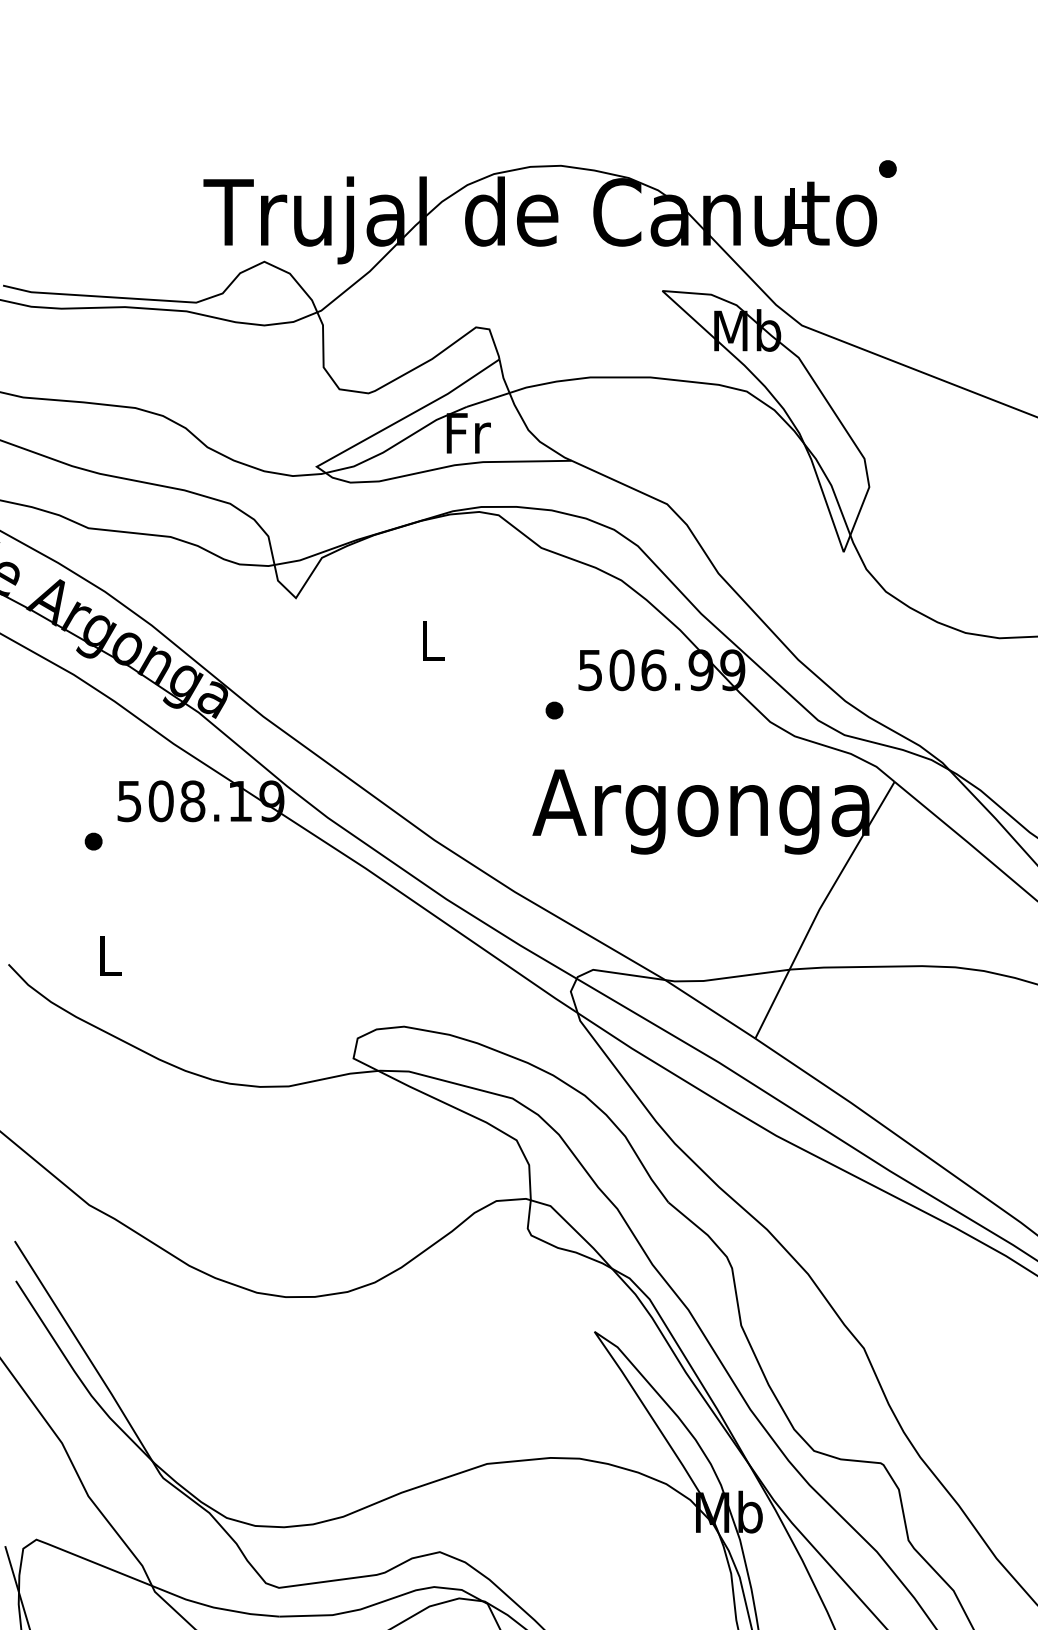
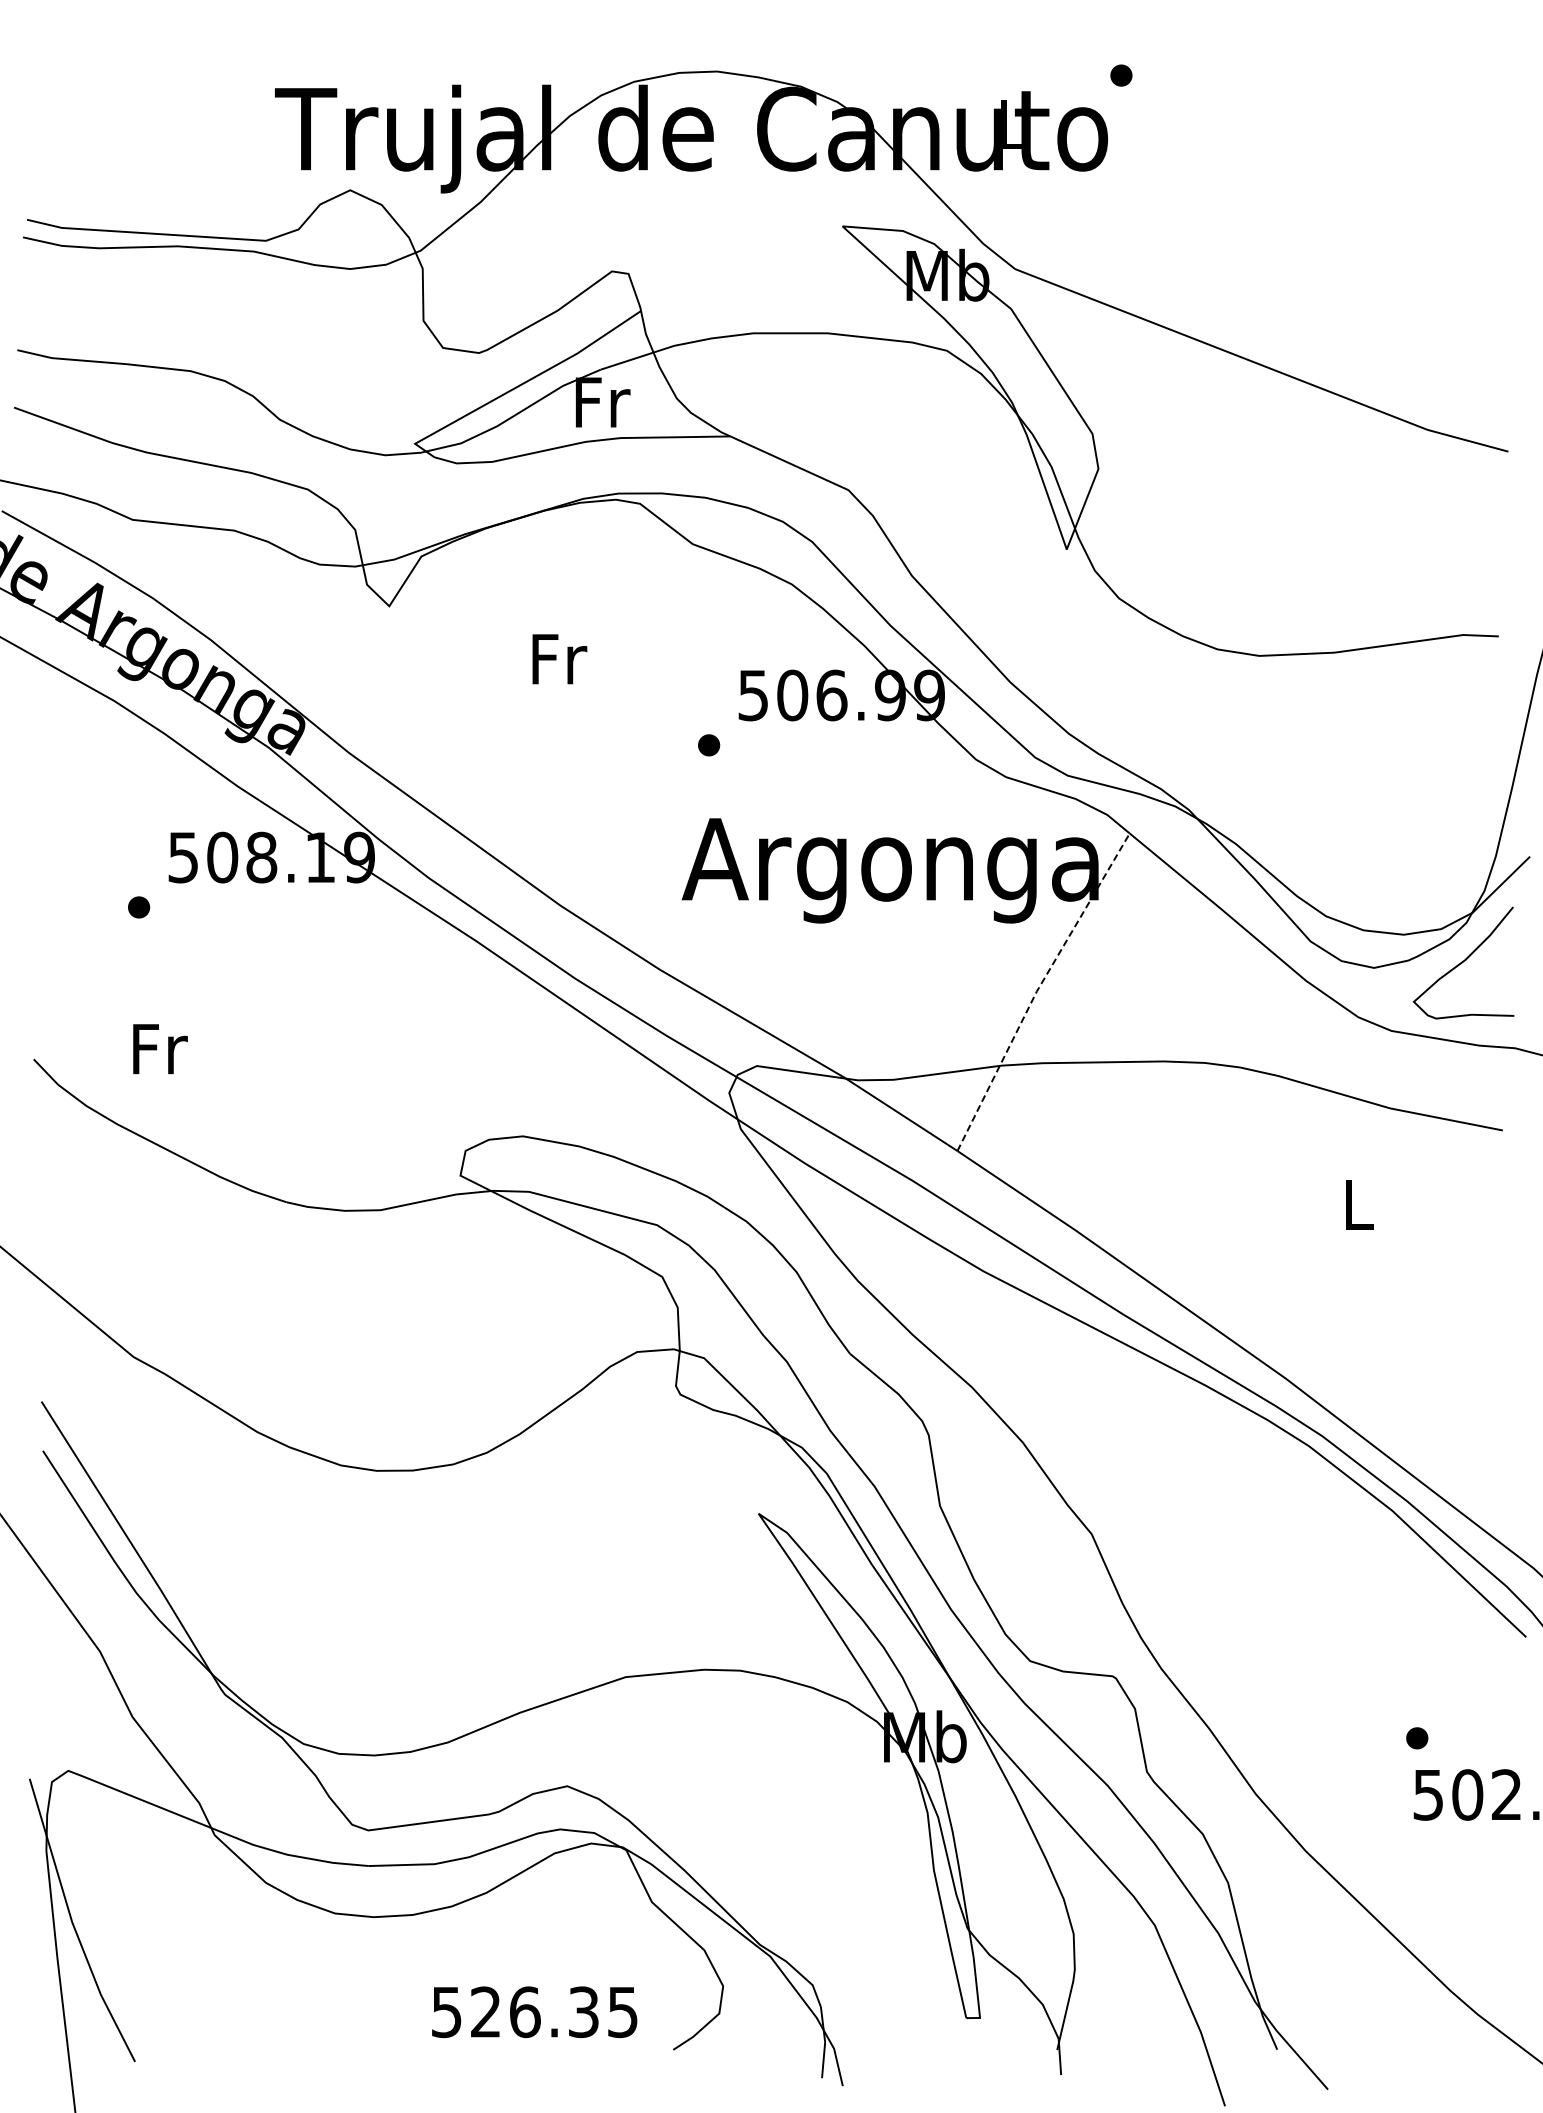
text: (433, 641) -> (559, 659), L -> Fr
line: (820, 907) -> (1037, 989), solid -> dashed
text: (110, 956) -> (160, 1049), L -> Fr

